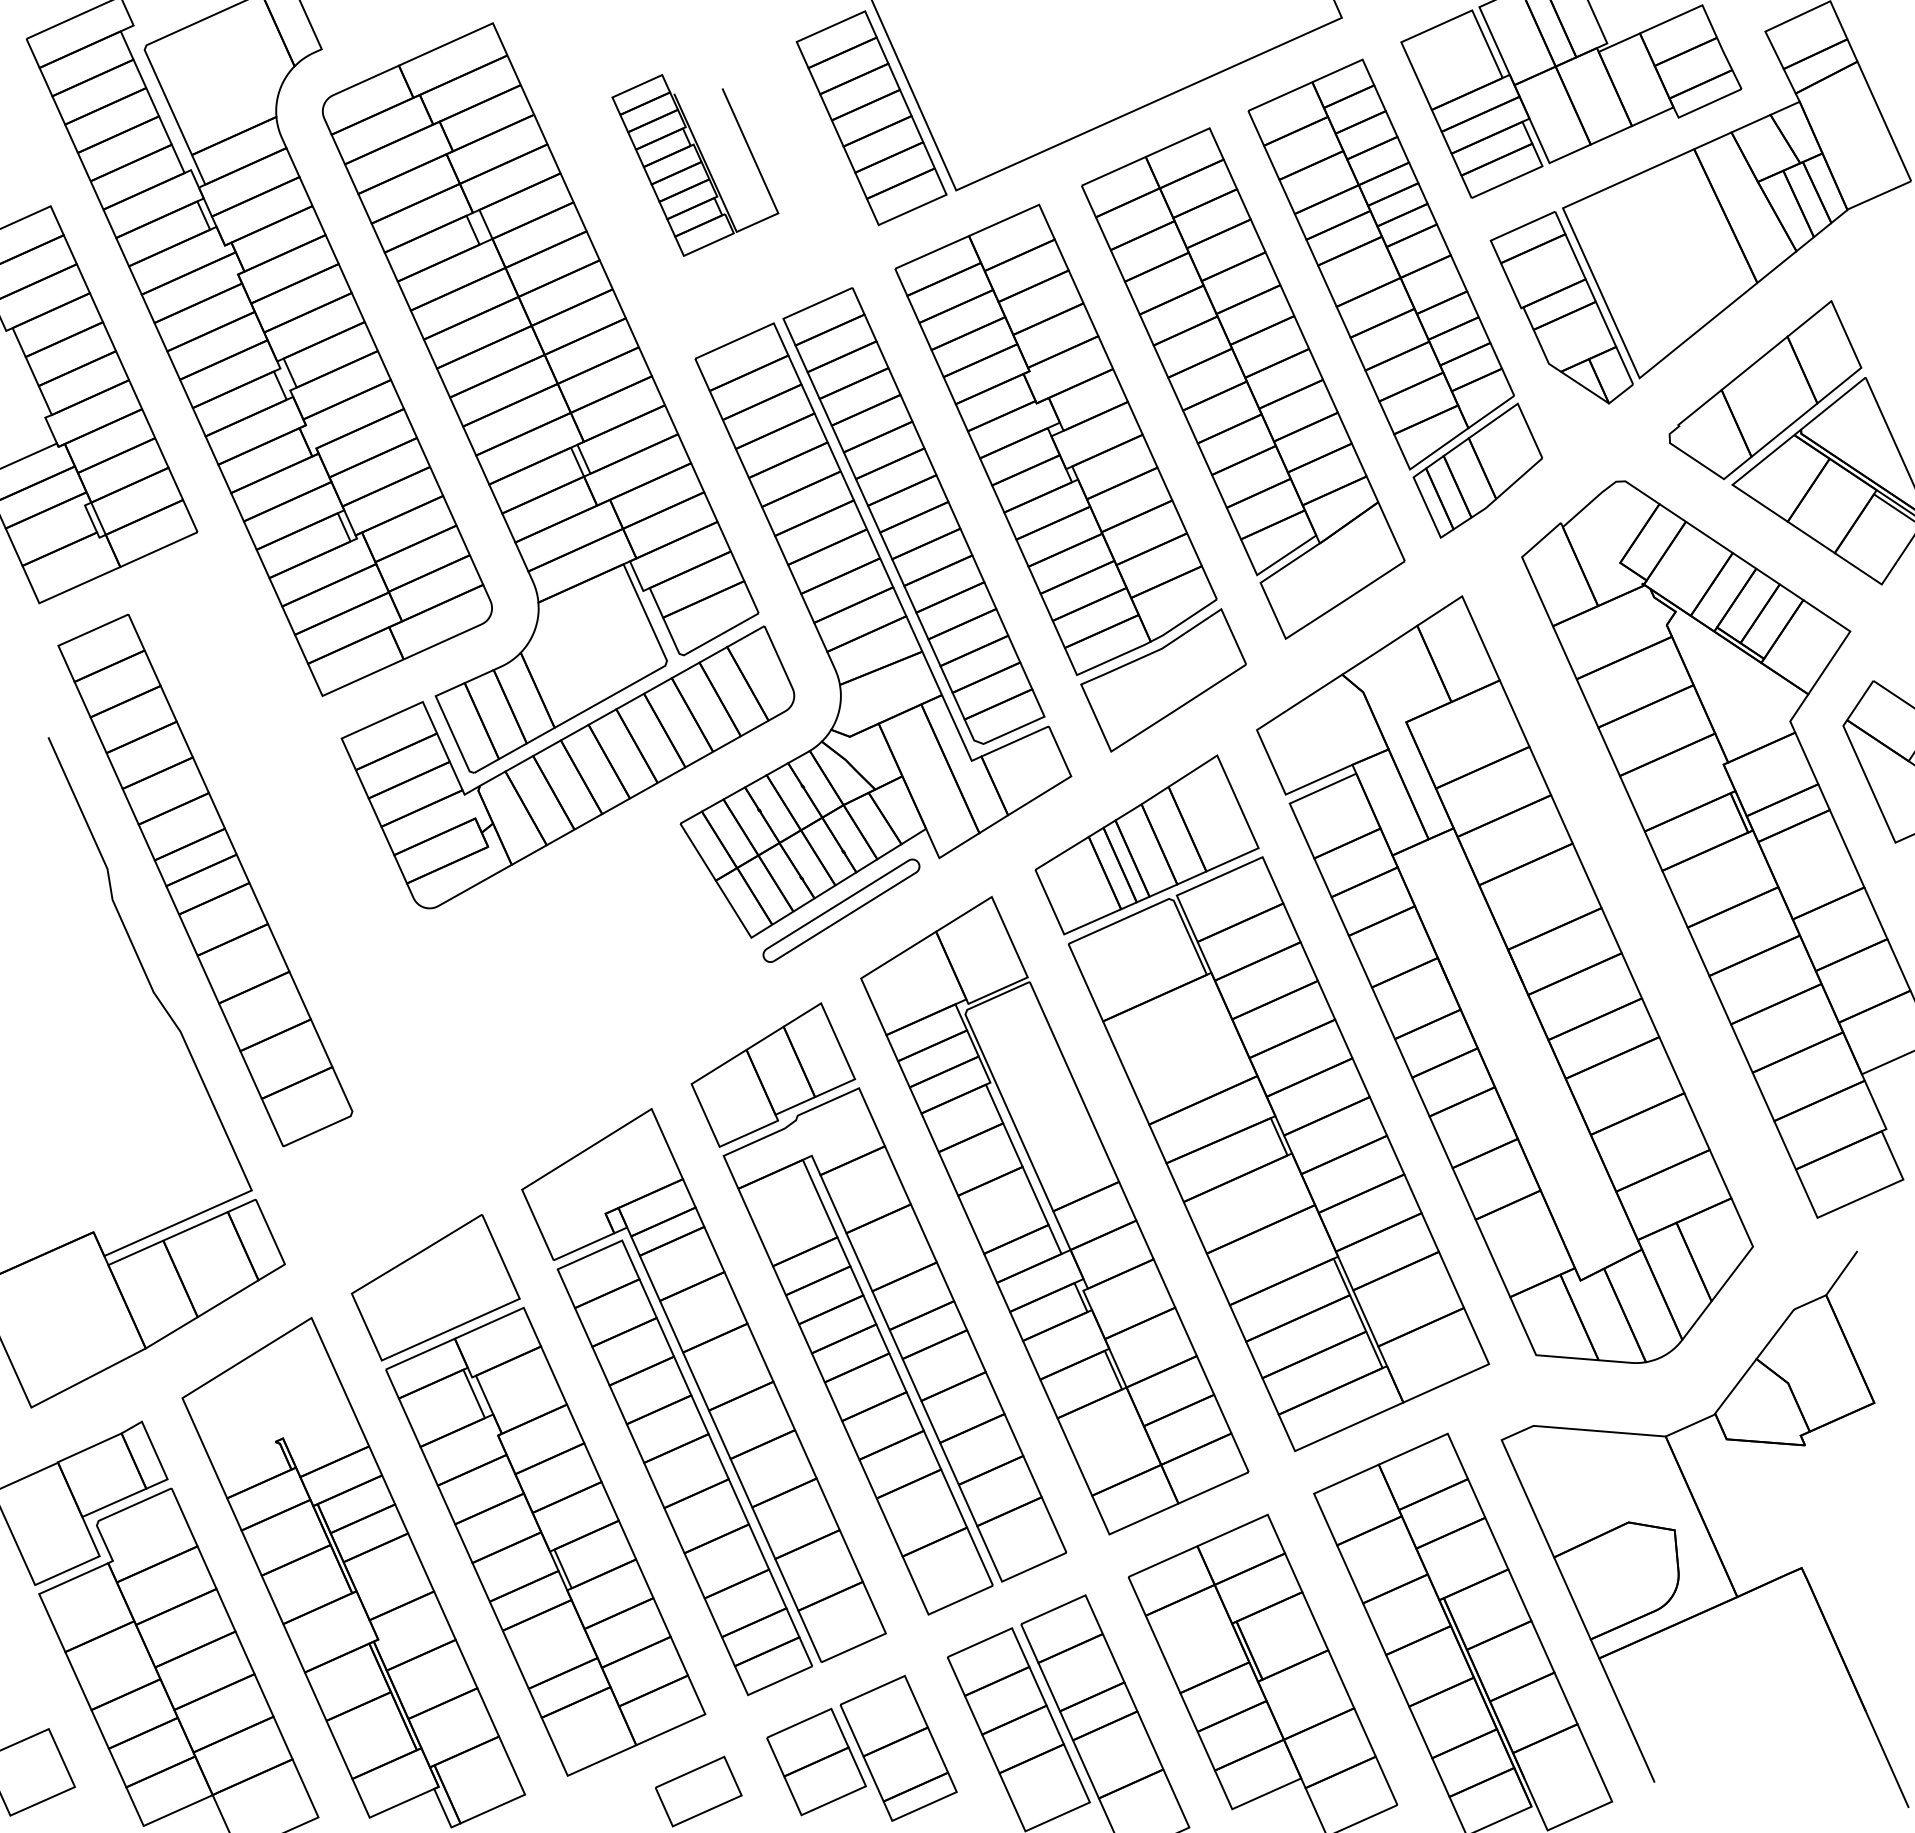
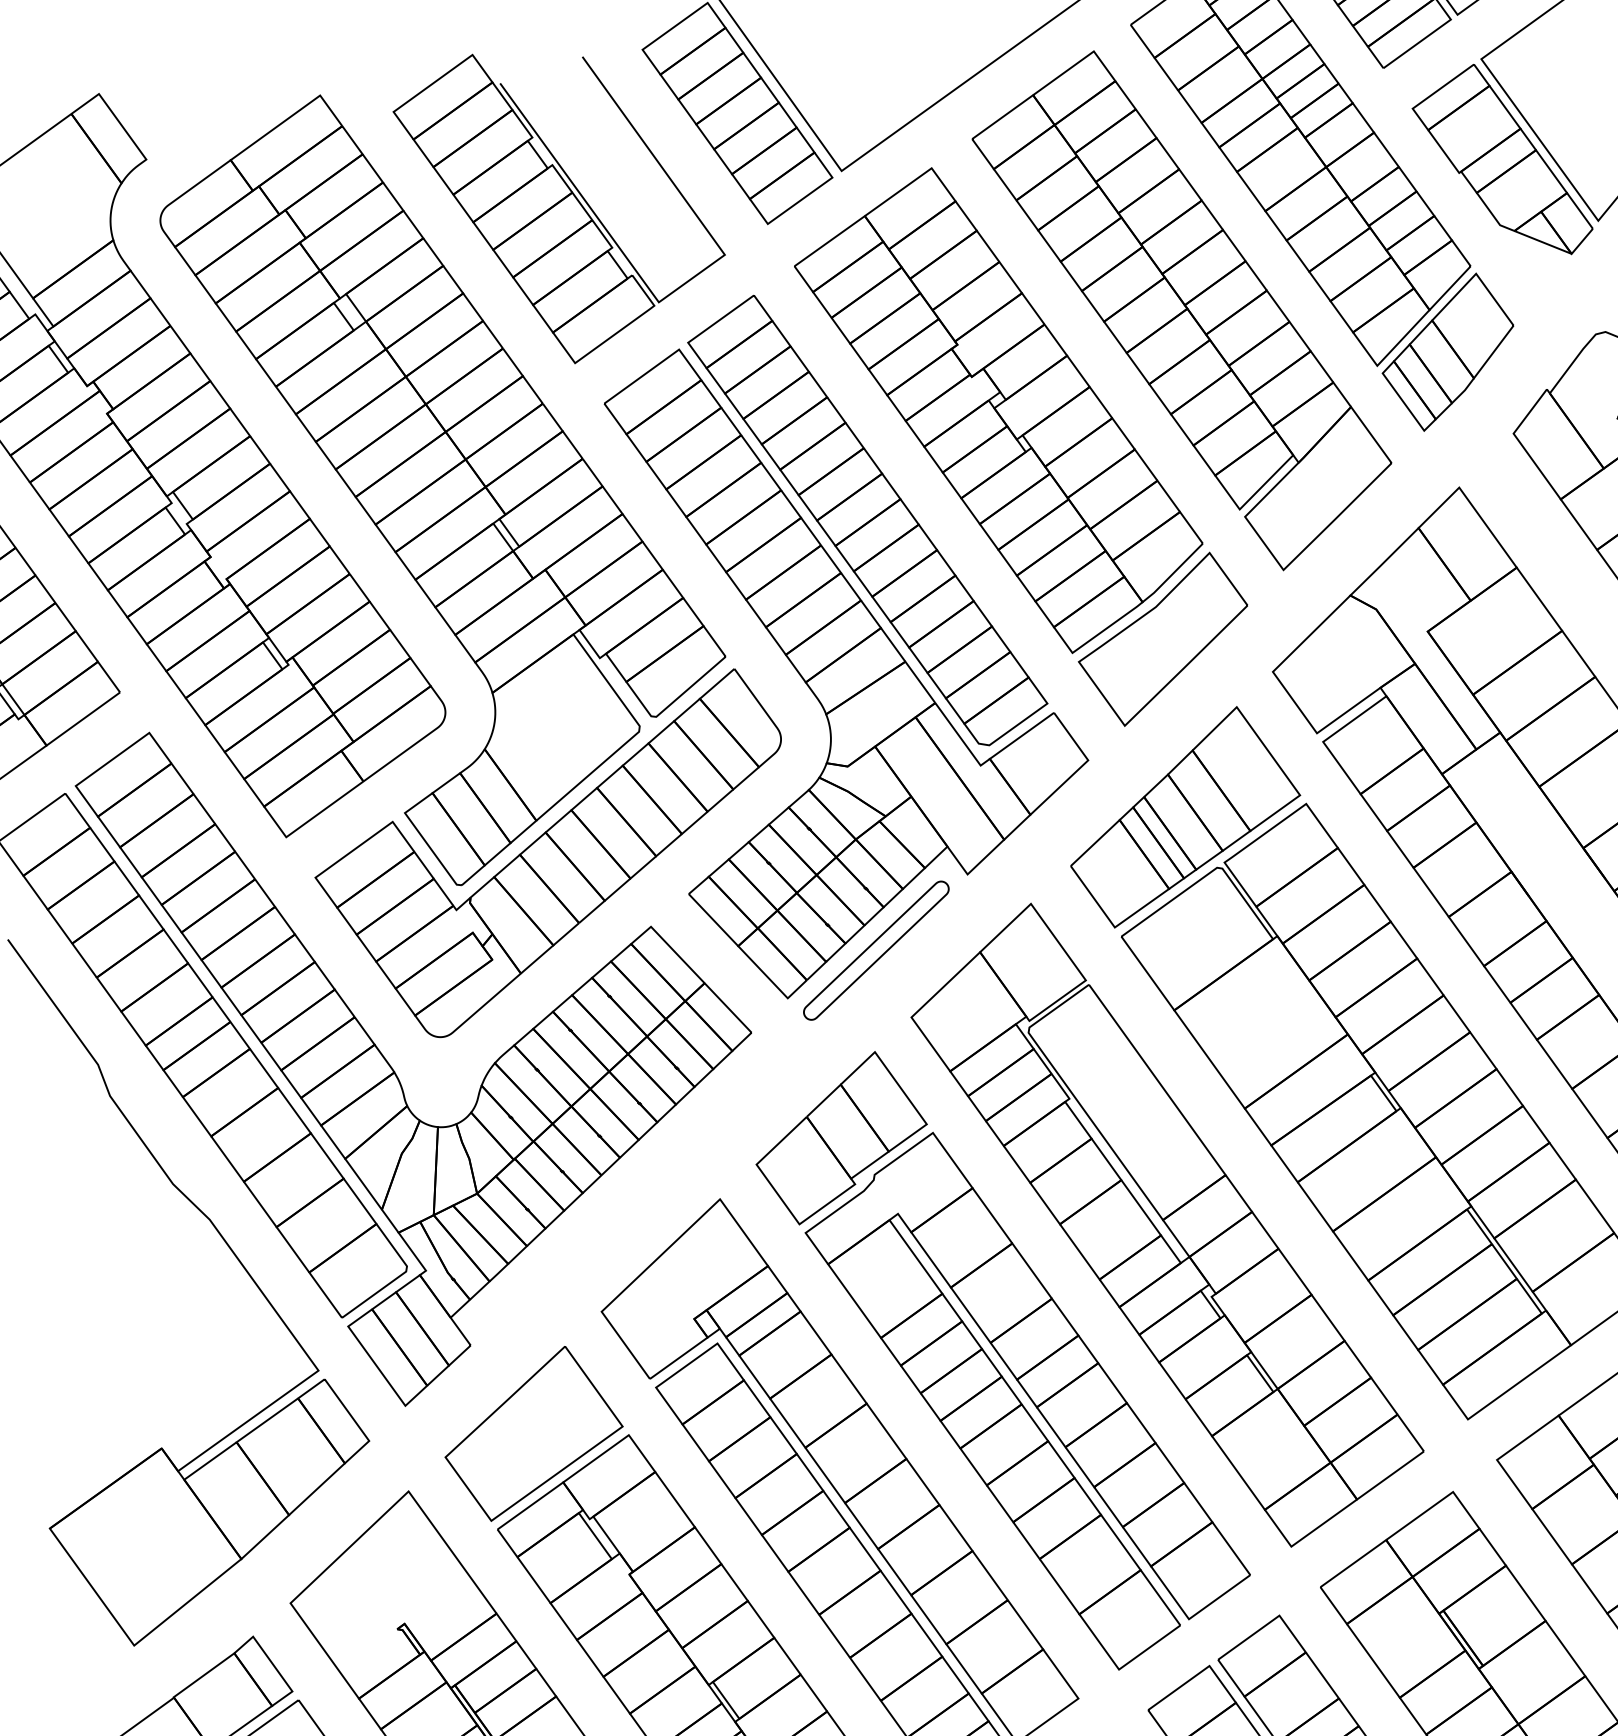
part: (695, 165) -> (563, 201), size x1.67
part: (377, 928) -> (393, 1069), added

